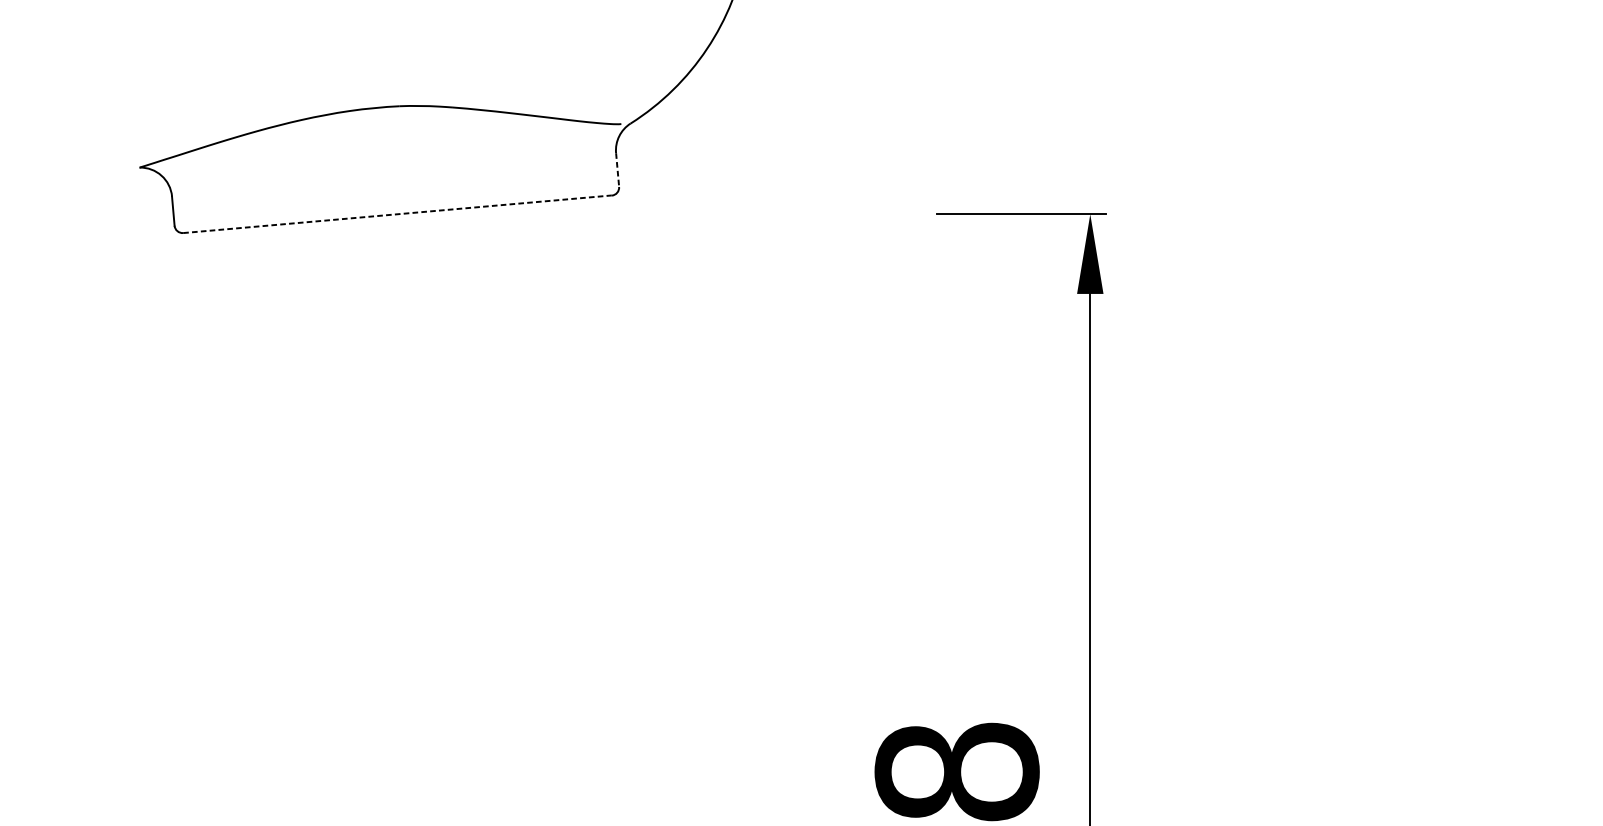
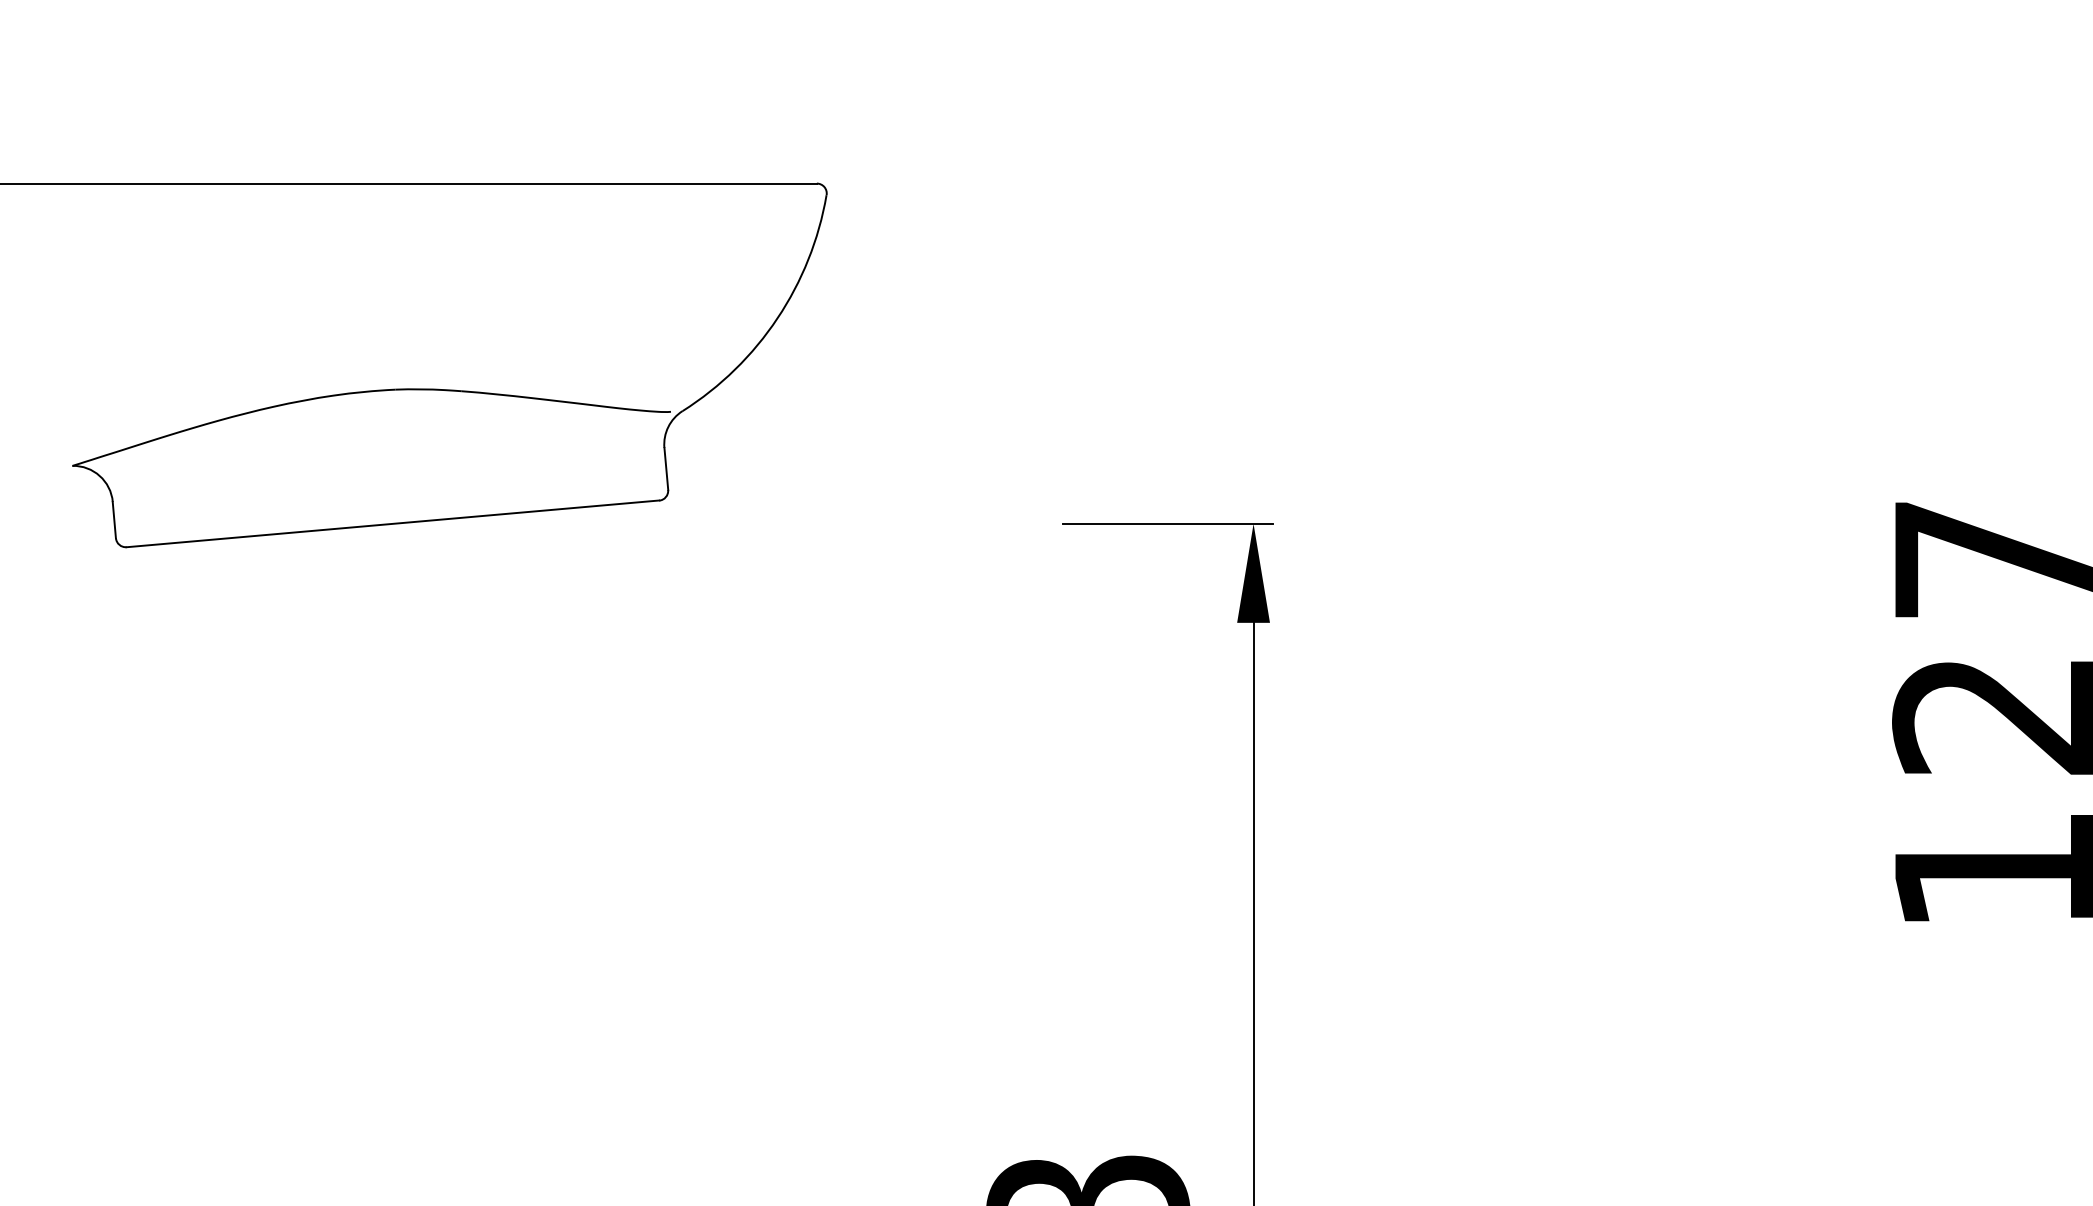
line: (617, 169) -> (666, 468), dashed -> solid
line: (398, 213) -> (393, 523), dashed -> solid

